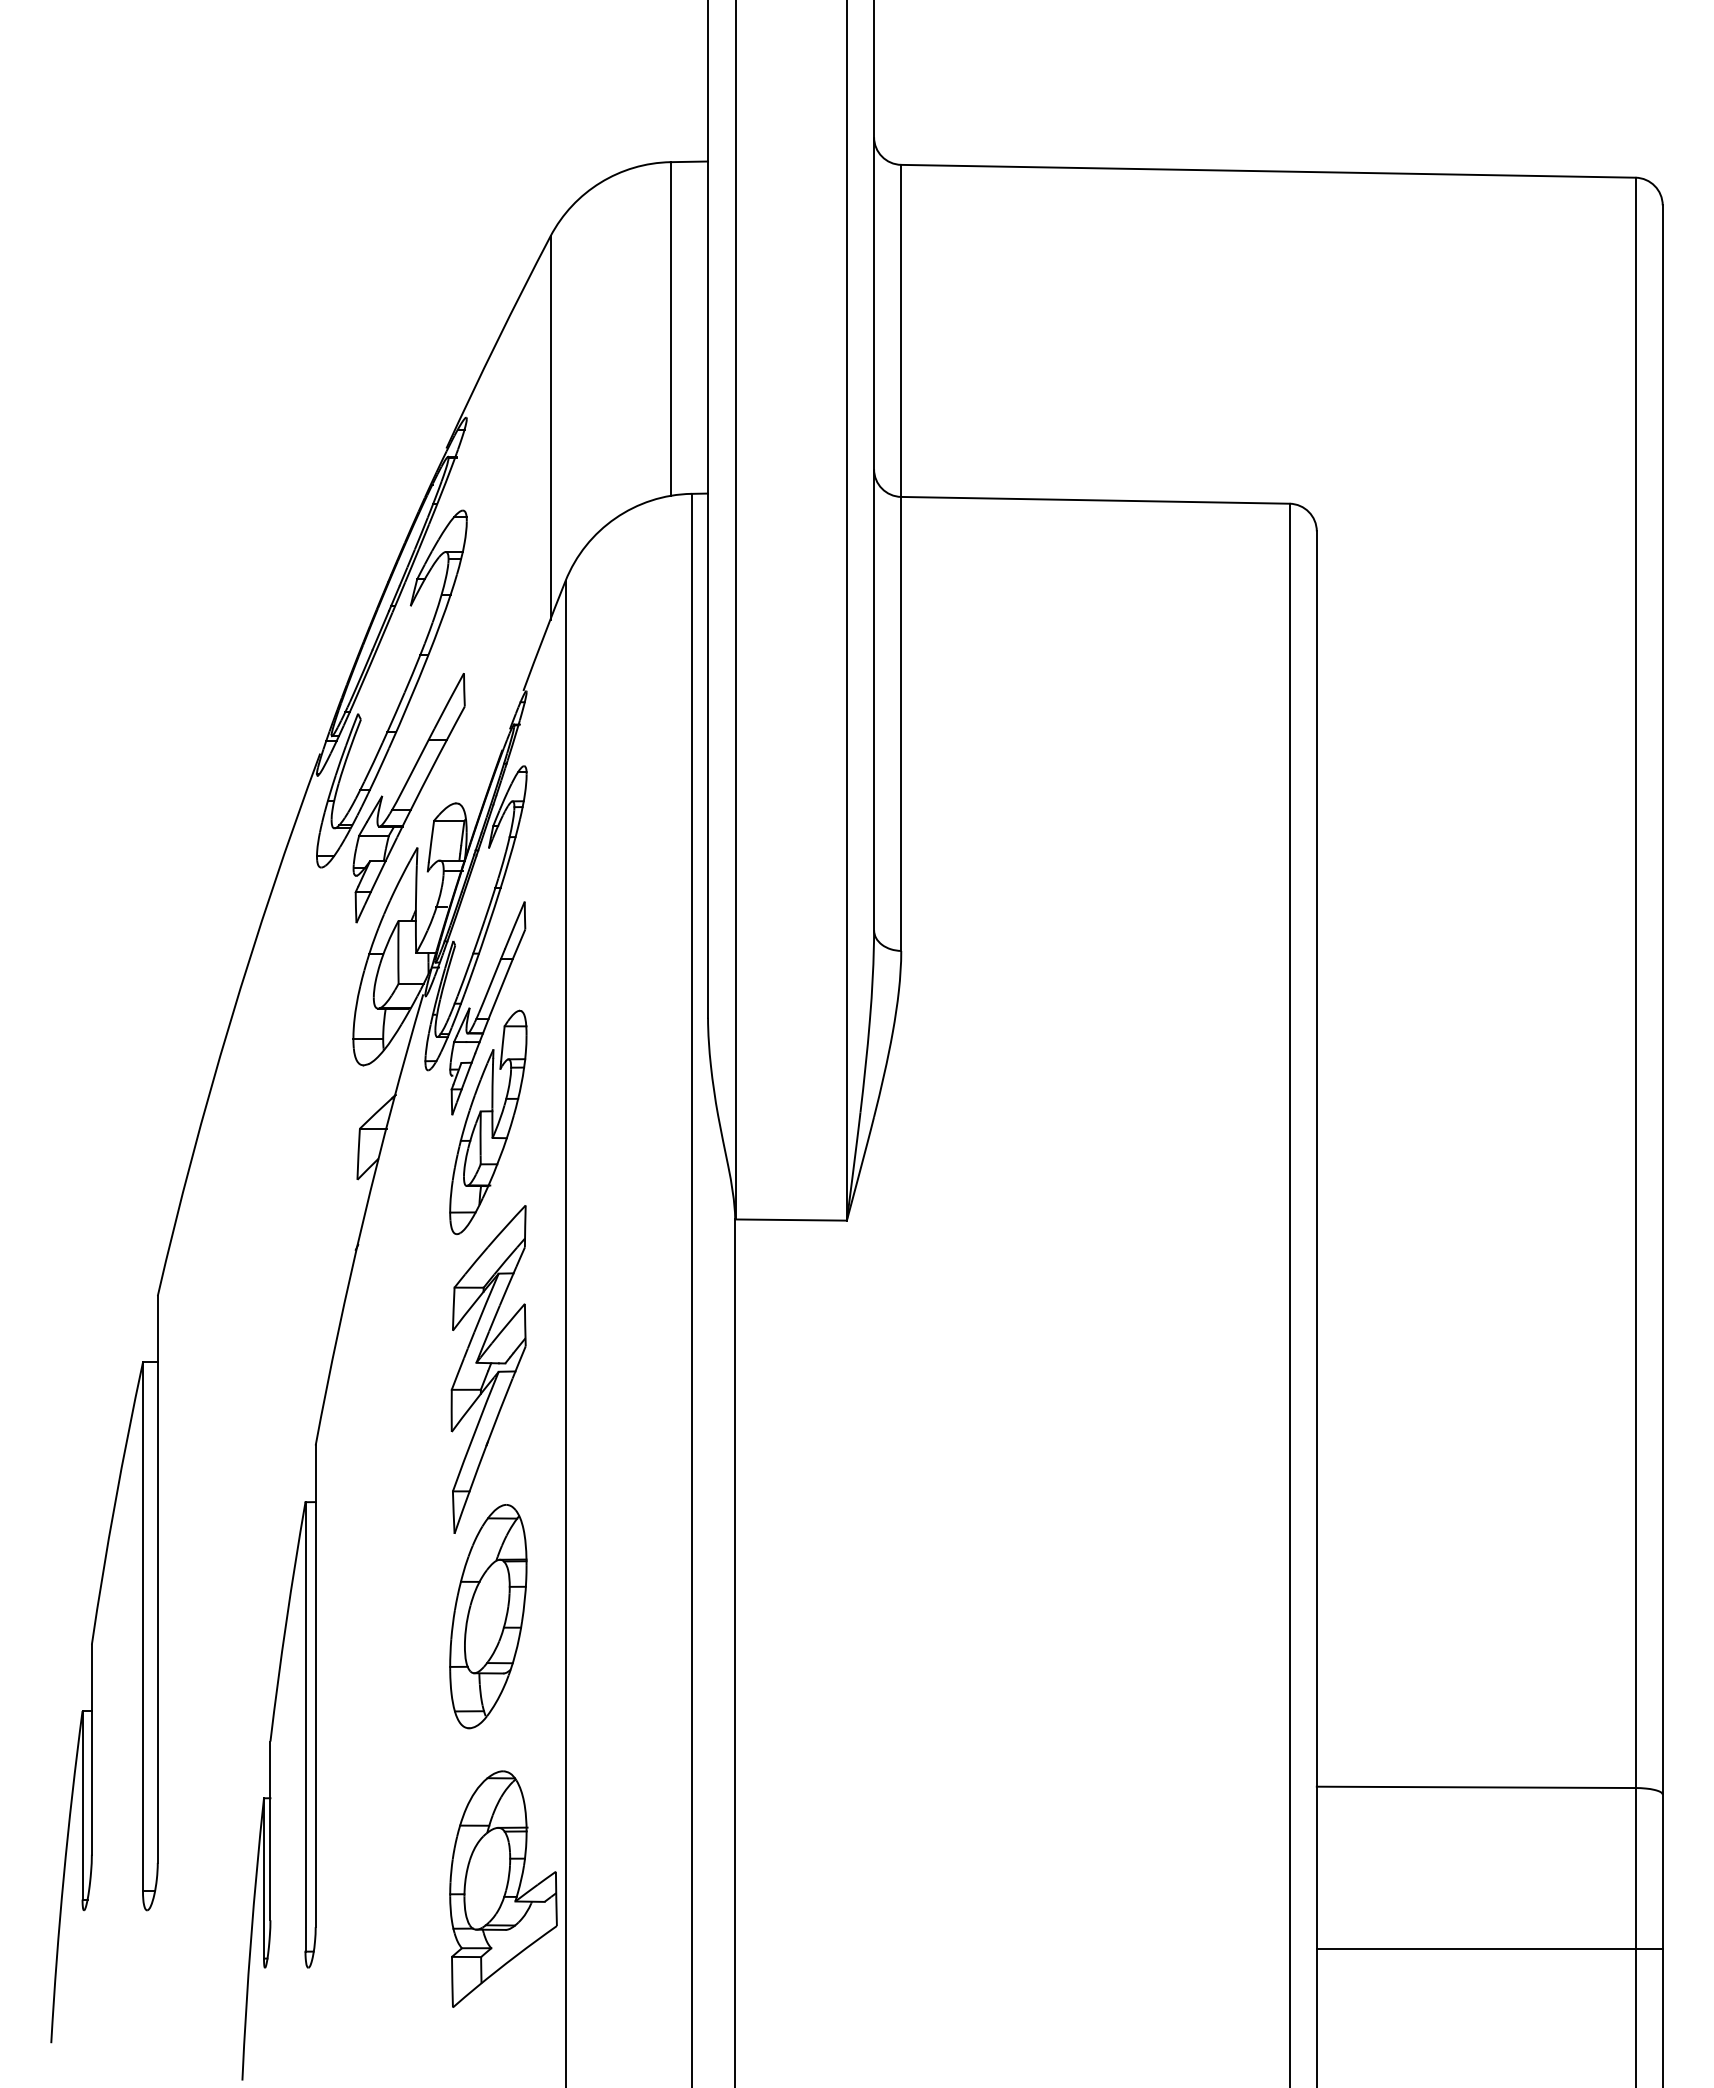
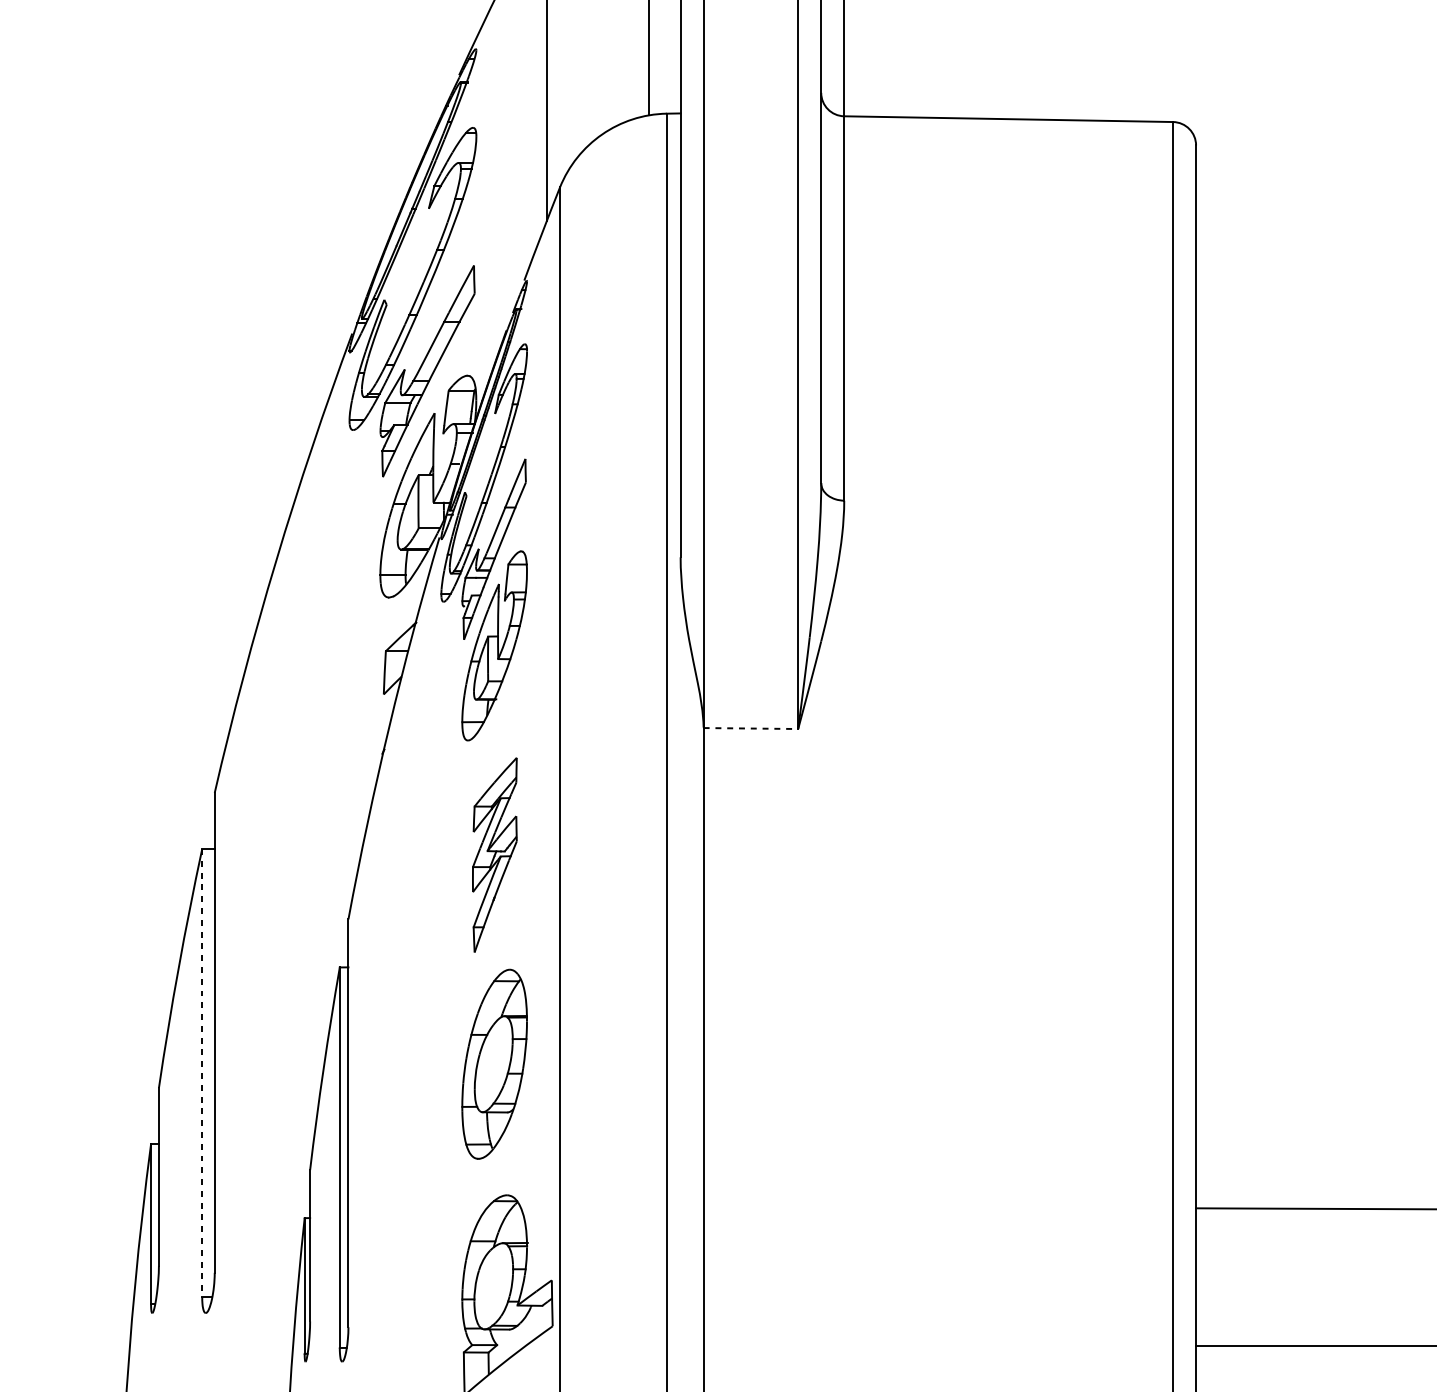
line: (791, 1220) -> (751, 728), solid -> dashed
part: (488, 1369) -> (494, 855), size x0.7
line: (142, 1626) -> (201, 1072), solid -> dashed

